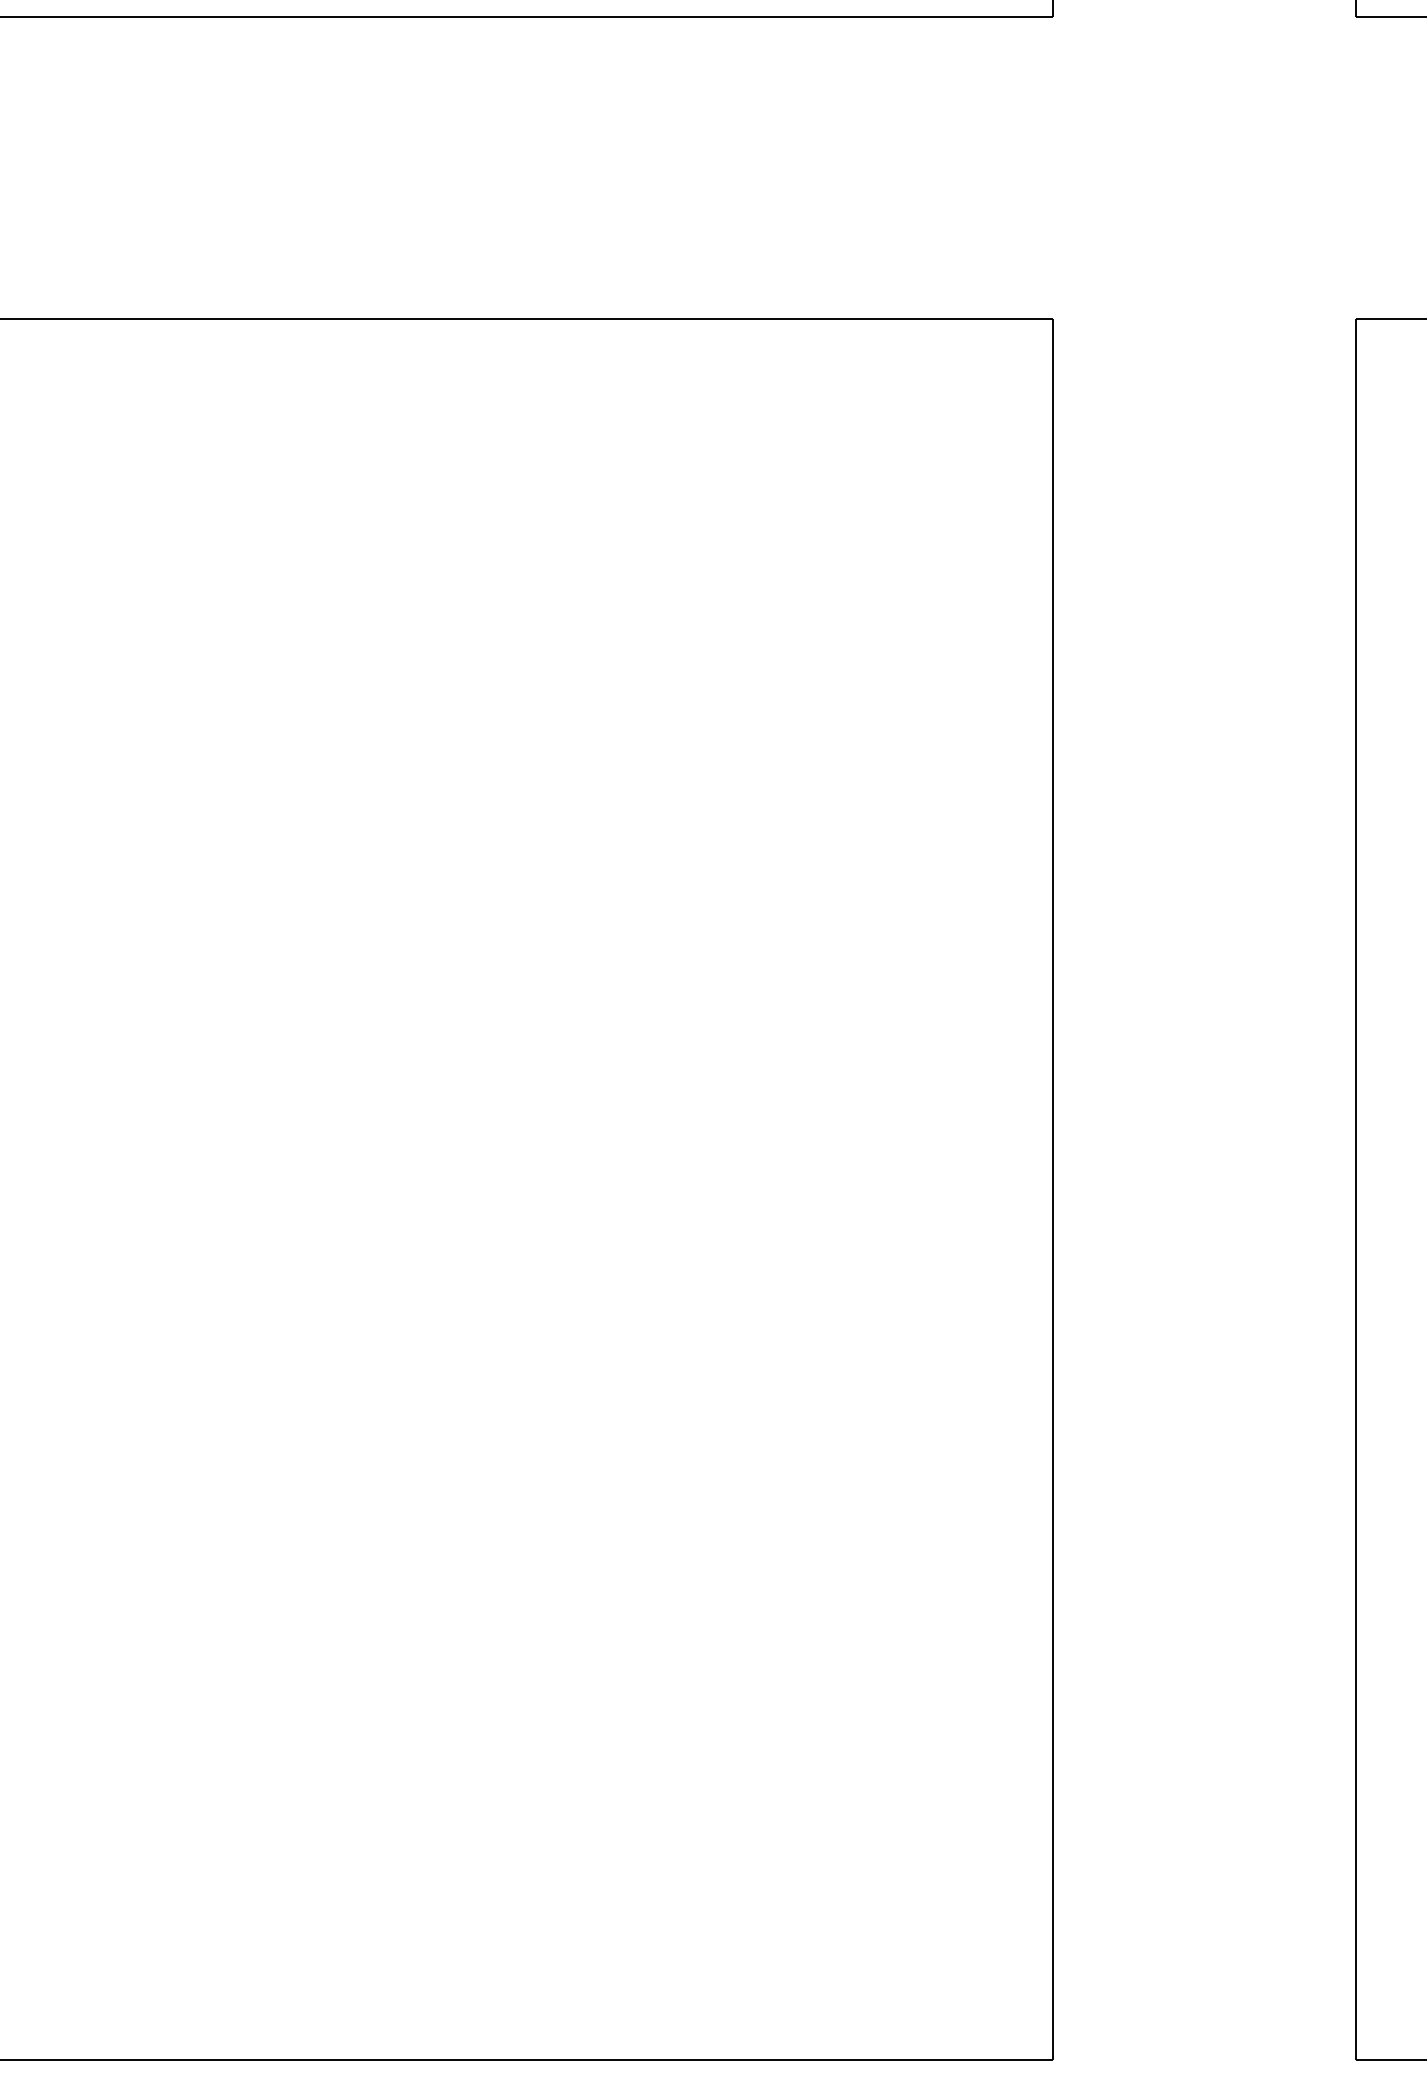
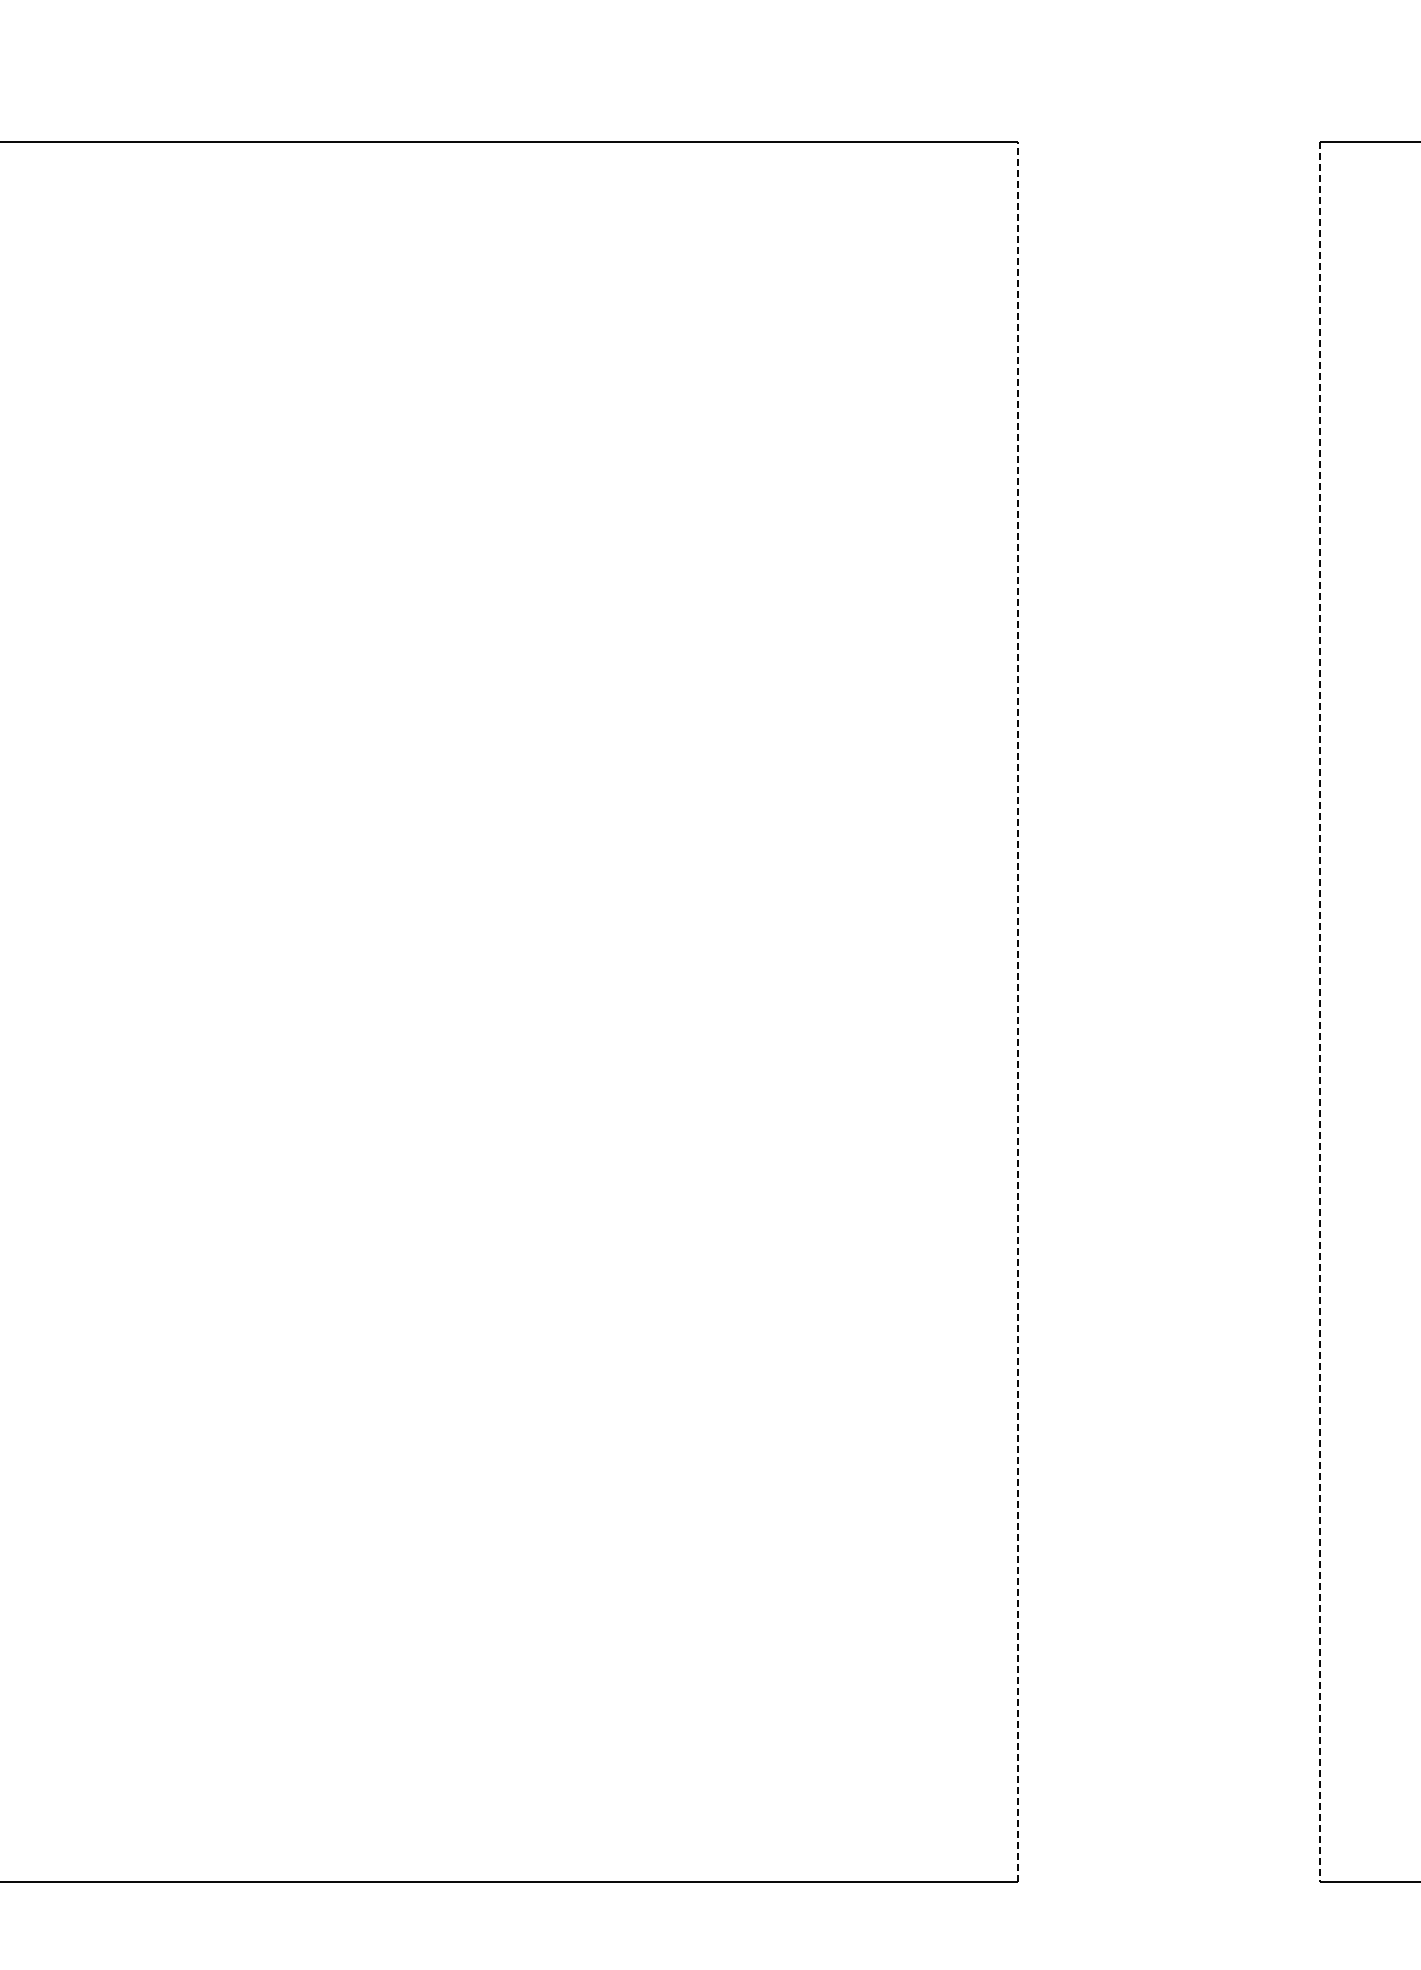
line: (1053, 1189) -> (1017, 1011), solid -> dashed
line: (1355, 1190) -> (1319, 1012), solid -> dashed

